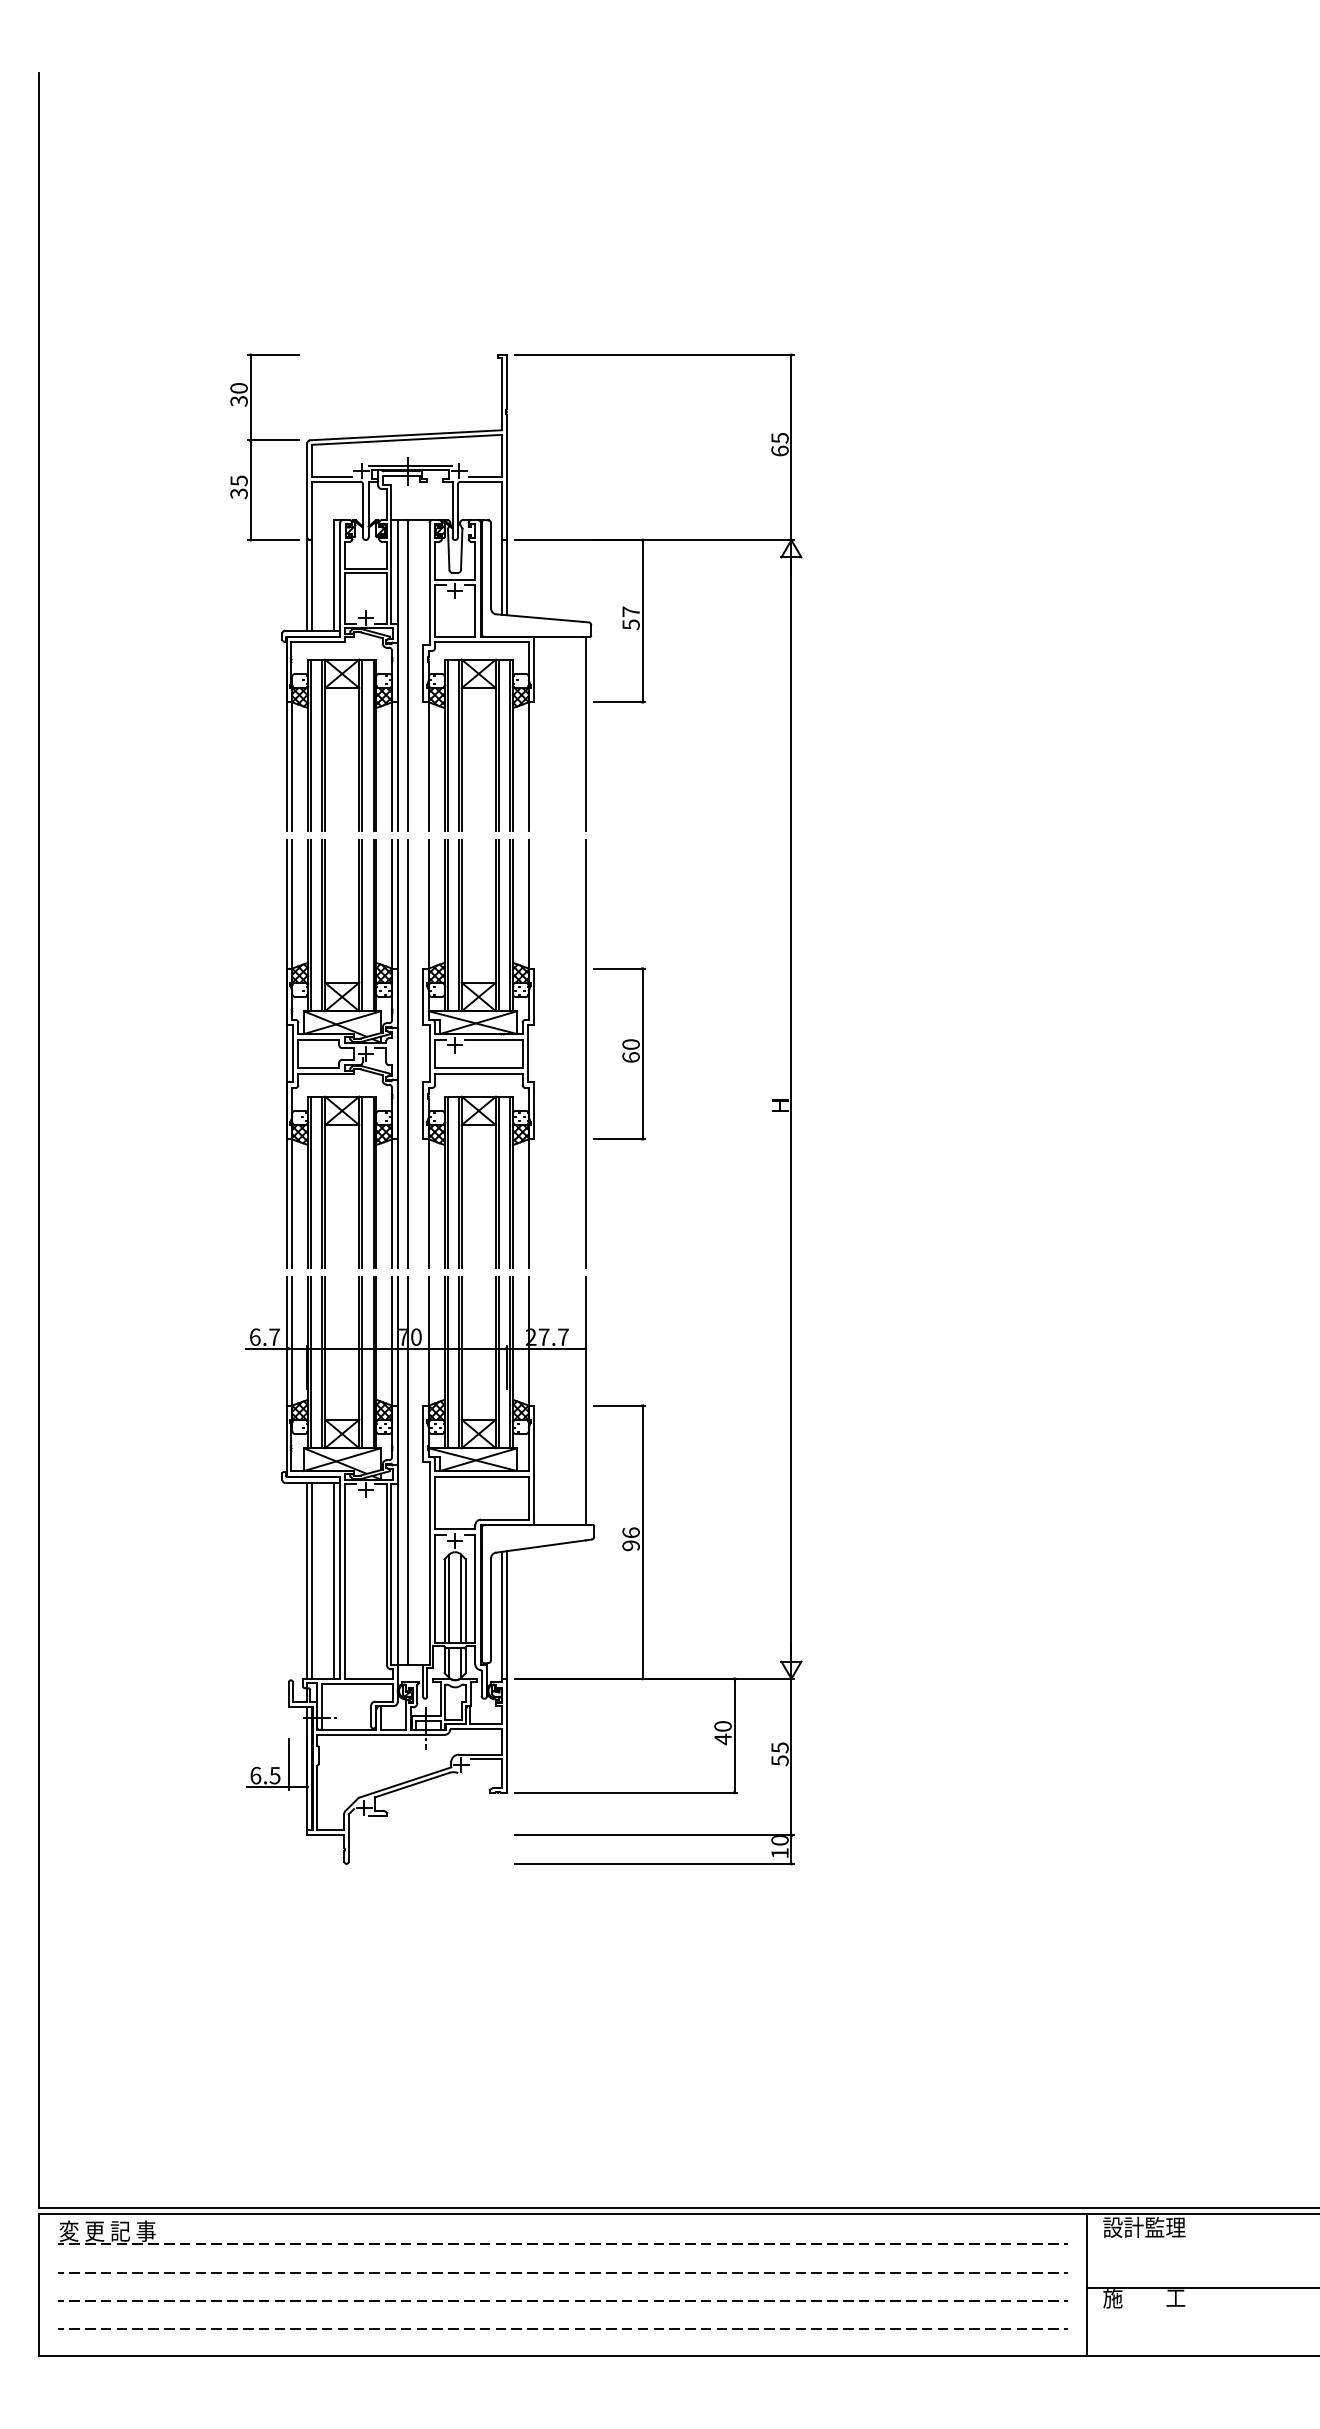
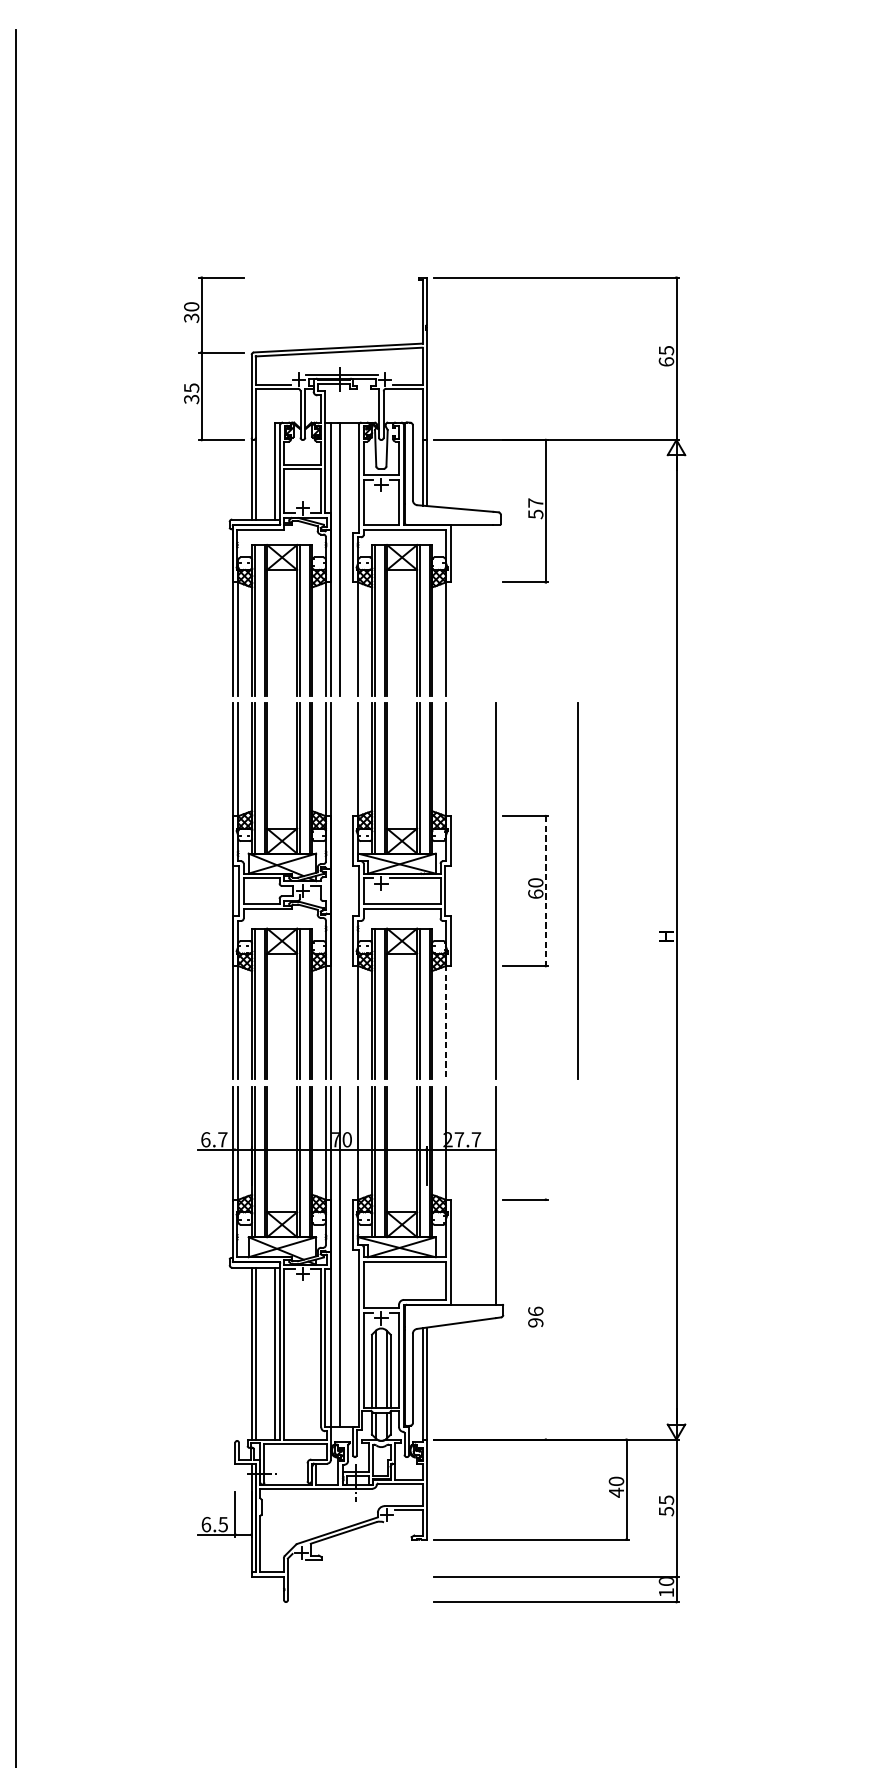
line: (585, 733) -> (495, 609), removed
line: (407, 1053) -> (577, 890), moved
line: (642, 1054) -> (545, 891), solid -> dashed
line: (528, 1203) -> (445, 1022), solid -> dashed
line: (642, 1541) -> (545, 1319), removed

